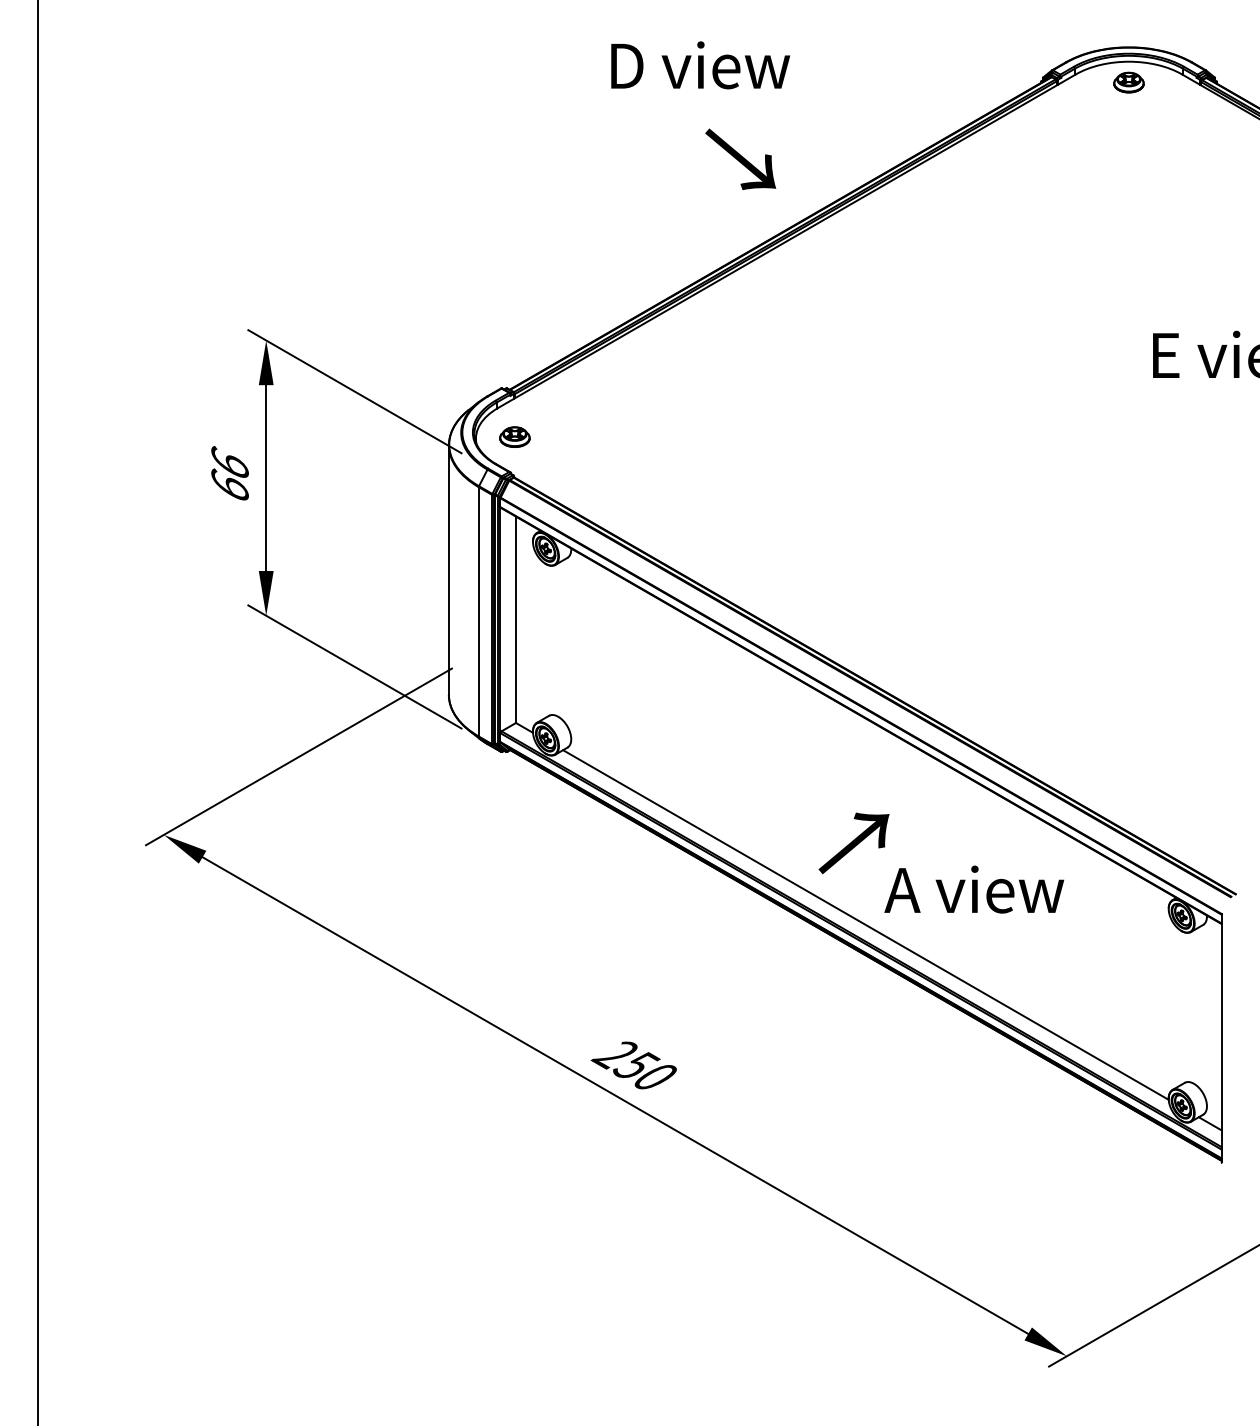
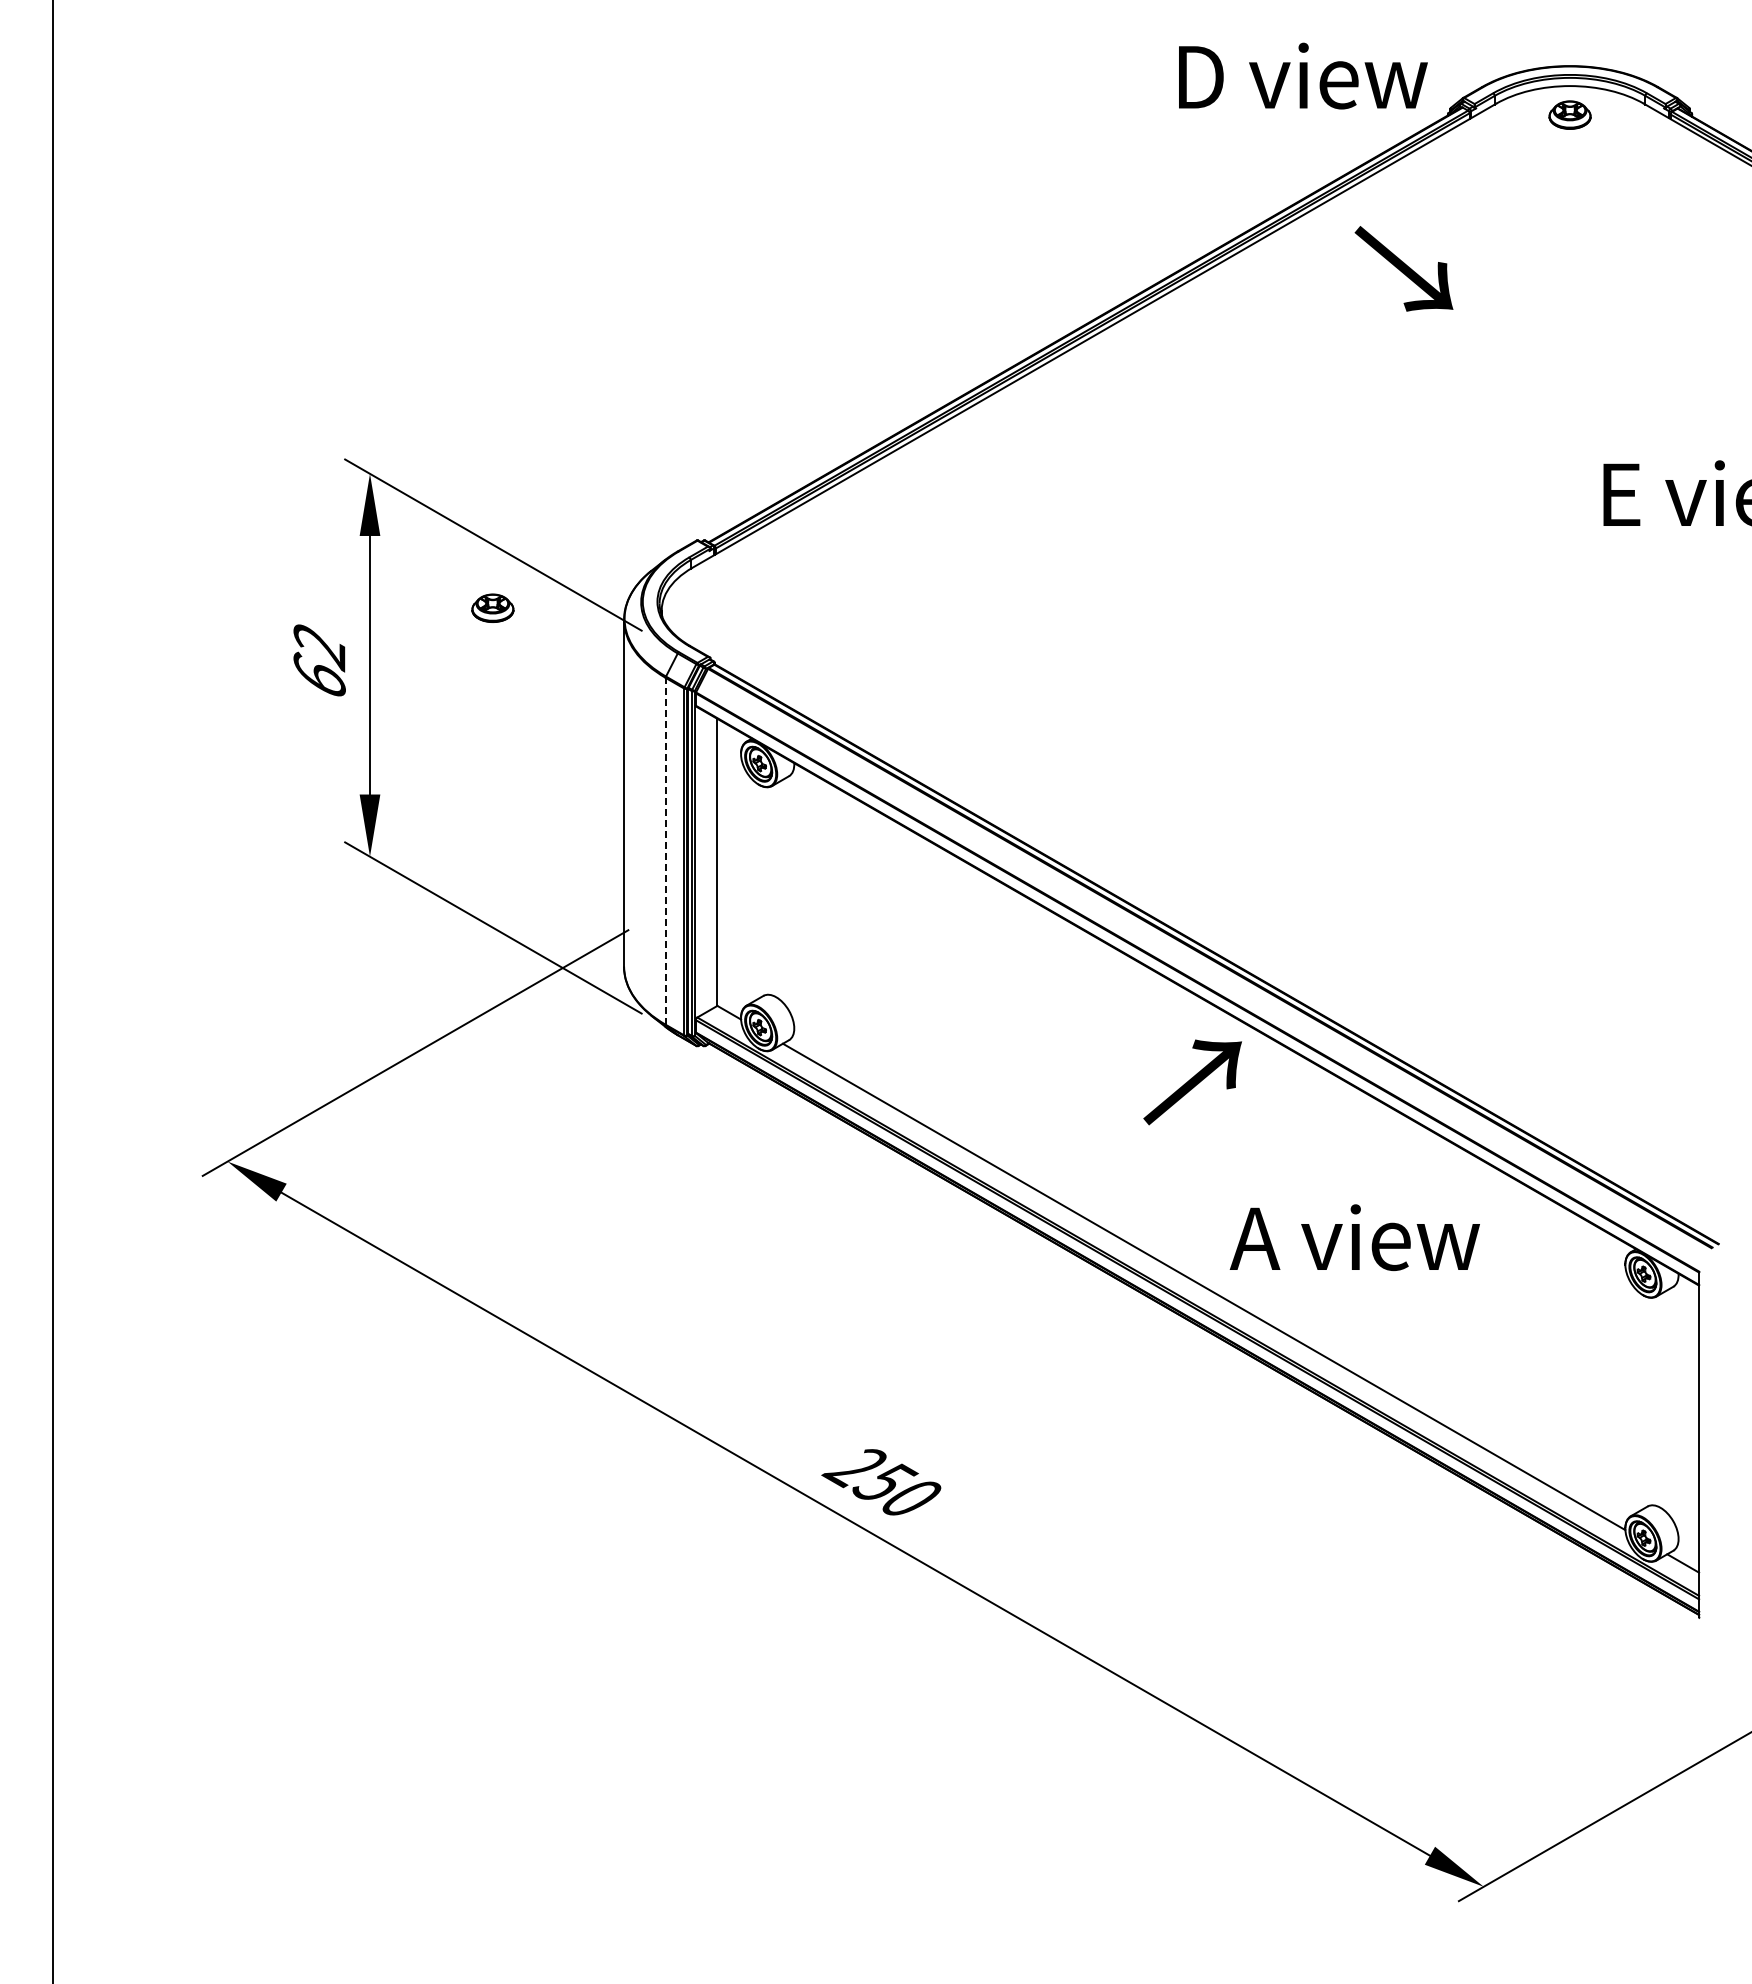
text: (700, 64) -> (1303, 75), moved
text: (740, 159) -> (1403, 268), moved
part: (514, 436) -> (492, 607), moved
text: (229, 464) -> (319, 646), 66 -> 62
line: (478, 611) -> (665, 850), solid -> dashed
text: (853, 843) -> (1192, 1082), moved

